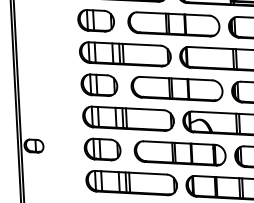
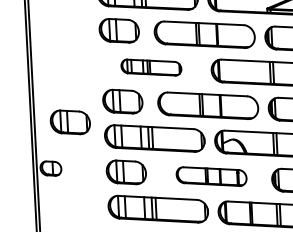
part: (125, 54) -> (151, 67), size x0.6
part: (50, 104) -> (69, 122), added
part: (180, 153) -> (211, 176), size x0.7

